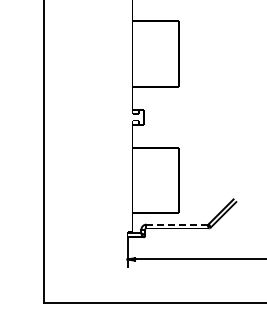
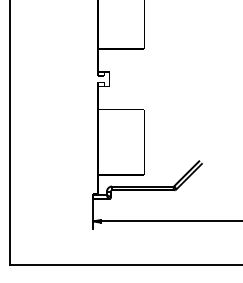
line: (177, 224) -> (143, 186), dashed -> solid

